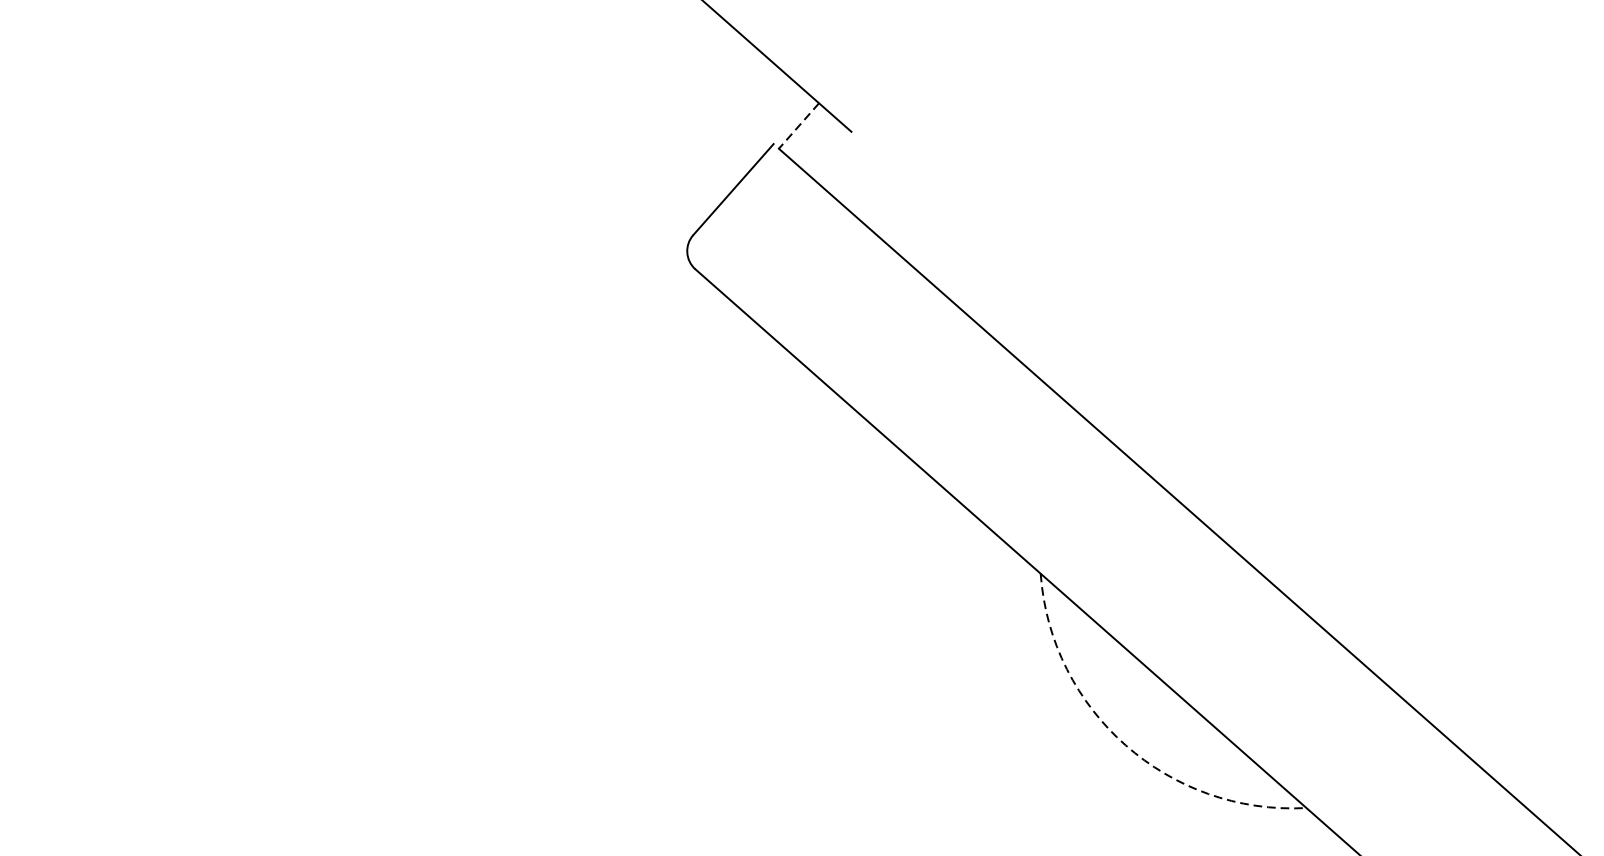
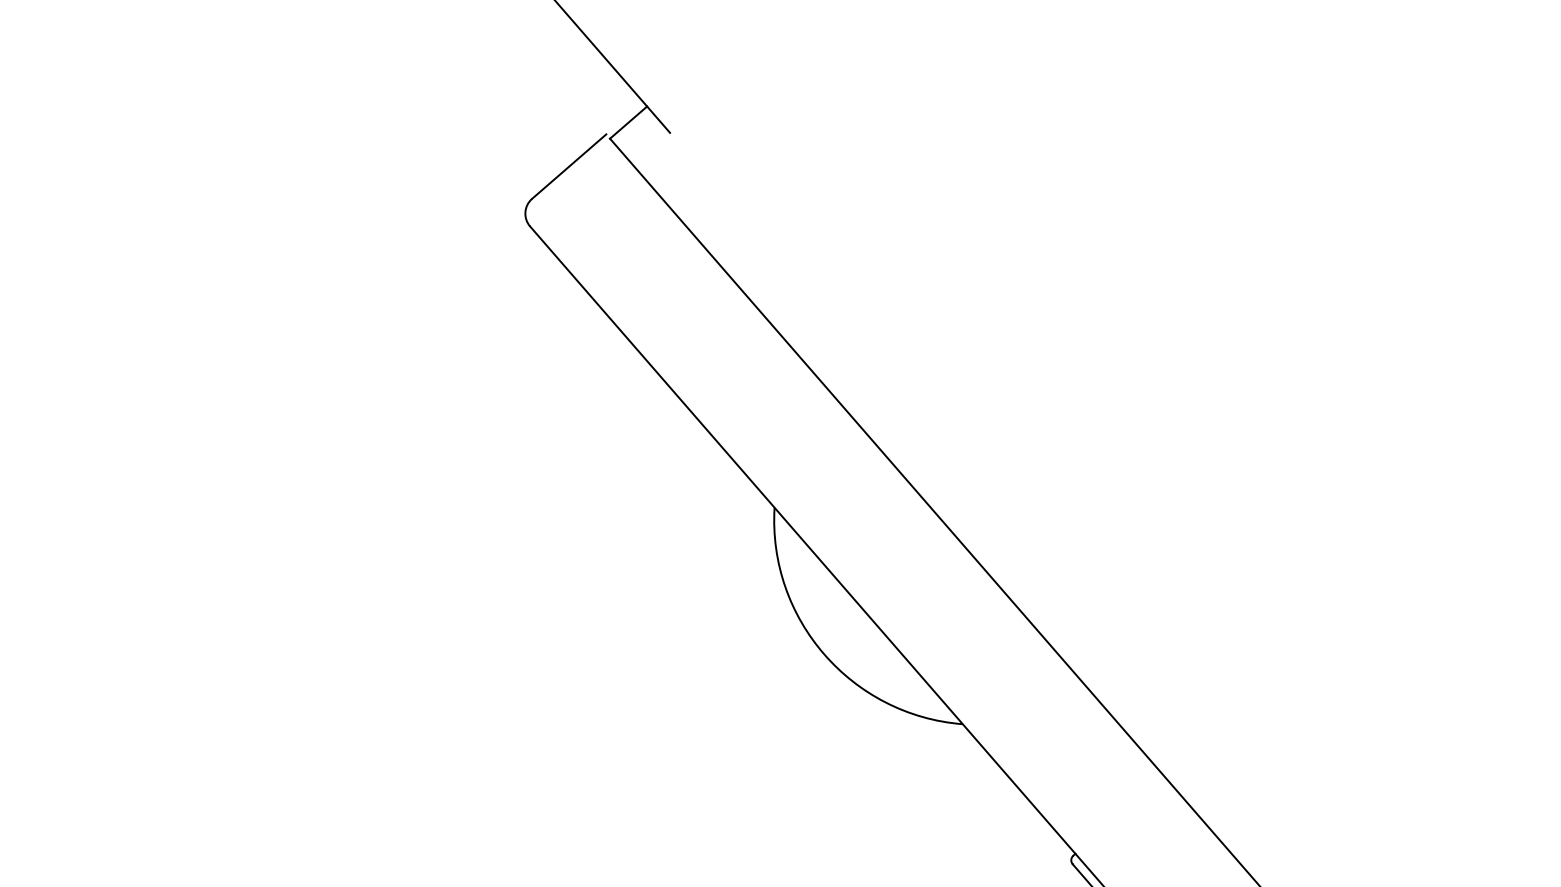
line: (798, 125) -> (628, 122), dashed -> solid
arc: (1125, 745) -> (824, 654), dashed -> solid

